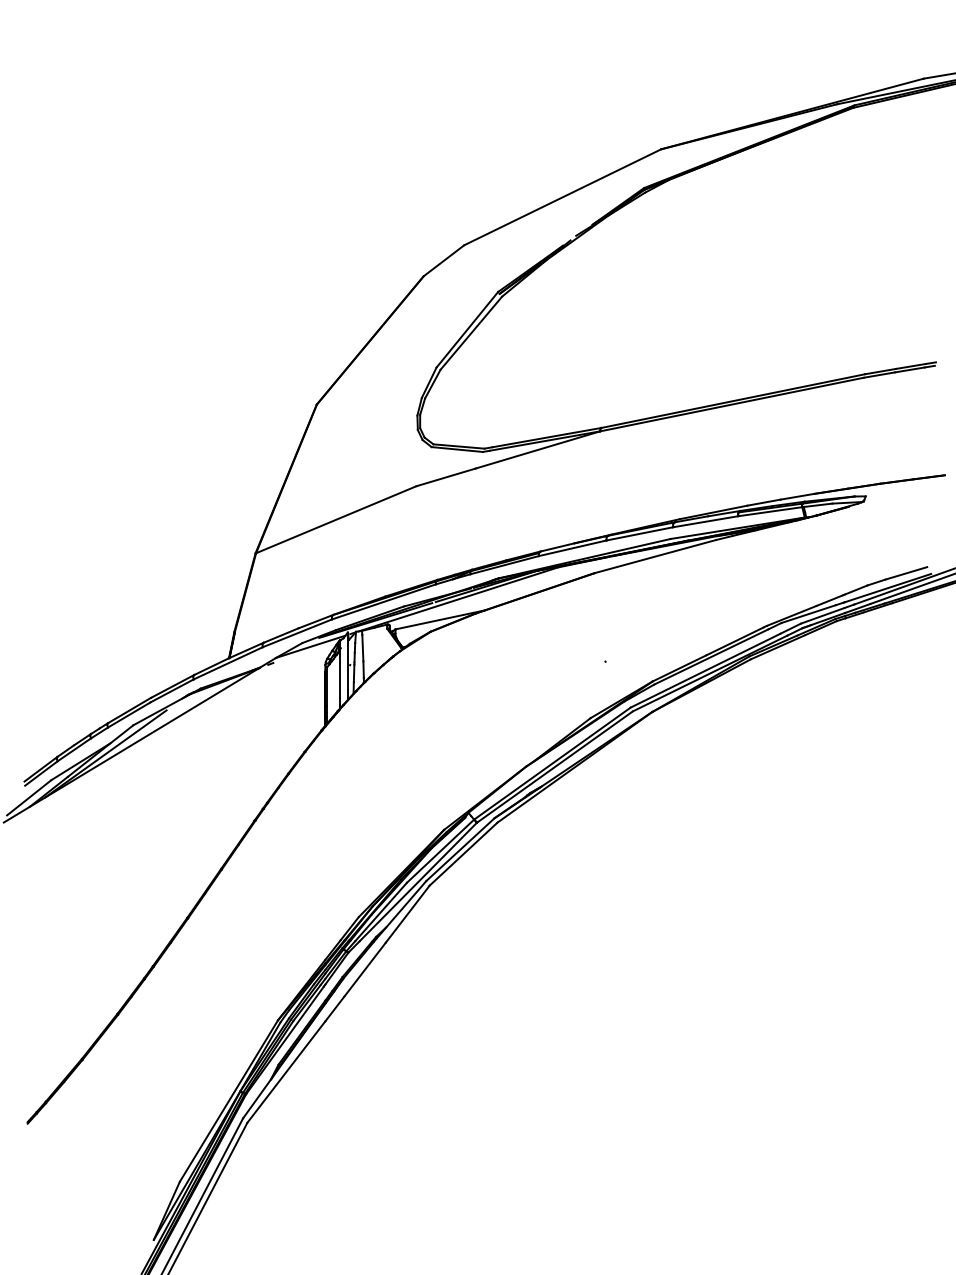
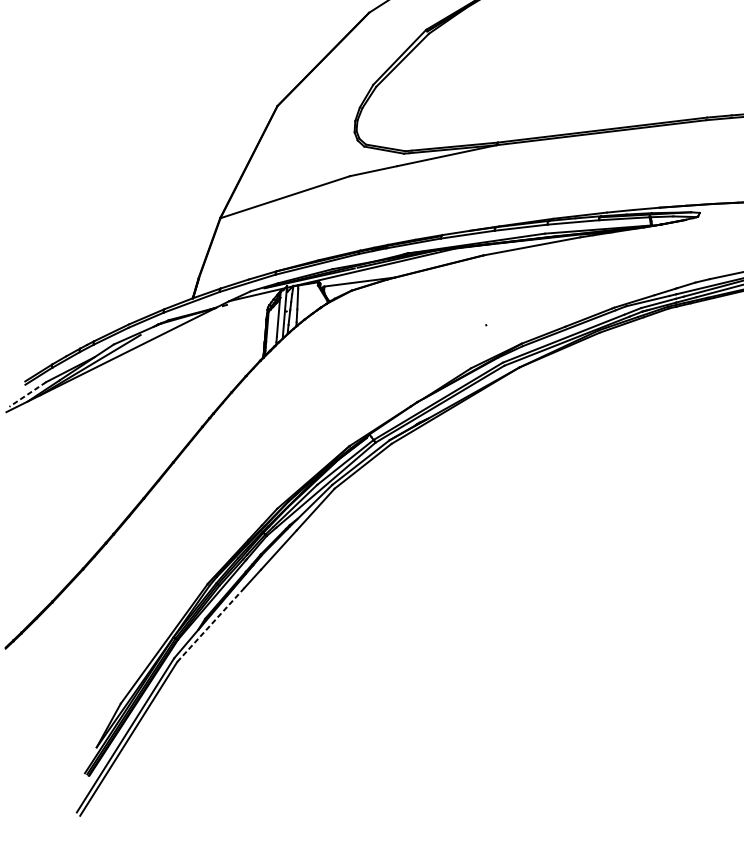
line: (28, 798) -> (27, 394), solid -> dashed
line: (286, 1072) -> (210, 625), solid -> dashed

